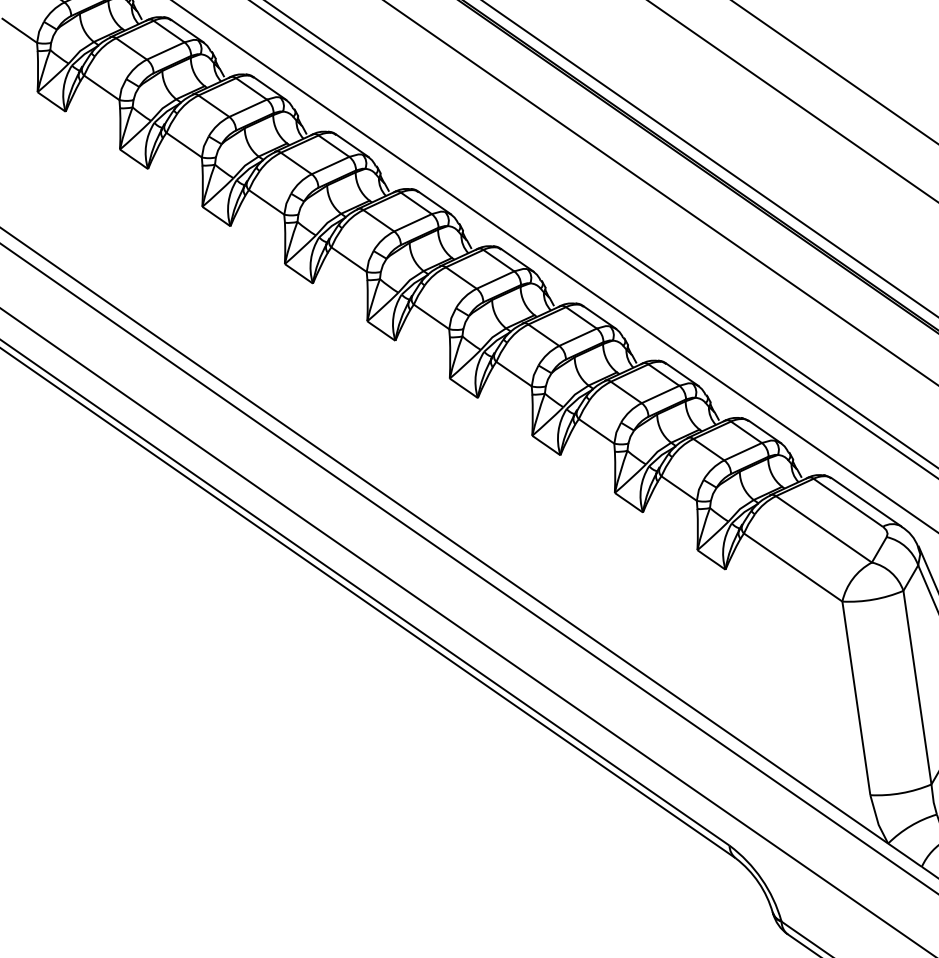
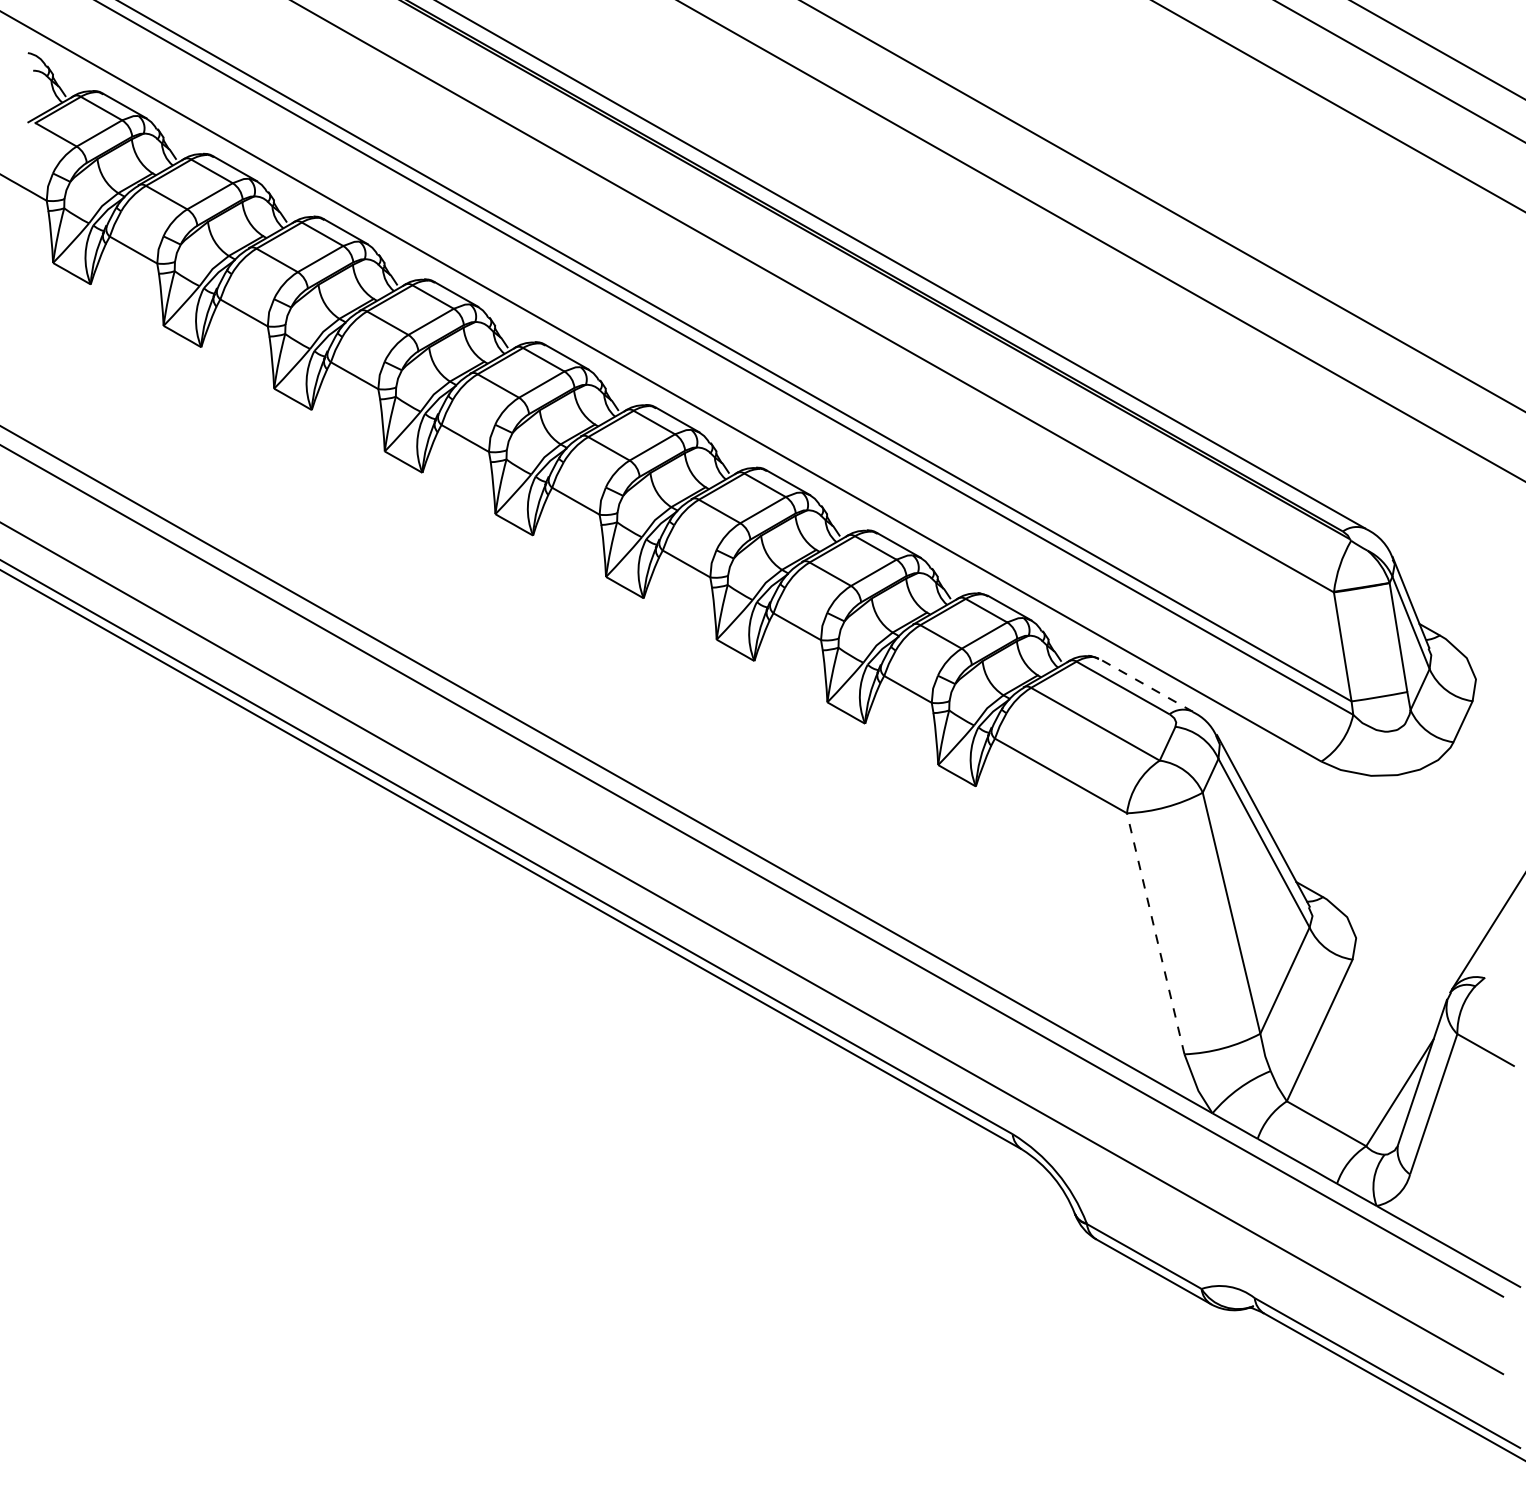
line: (866, 502) -> (1146, 685), solid -> dashed
line: (856, 698) -> (1155, 933), solid -> dashed

